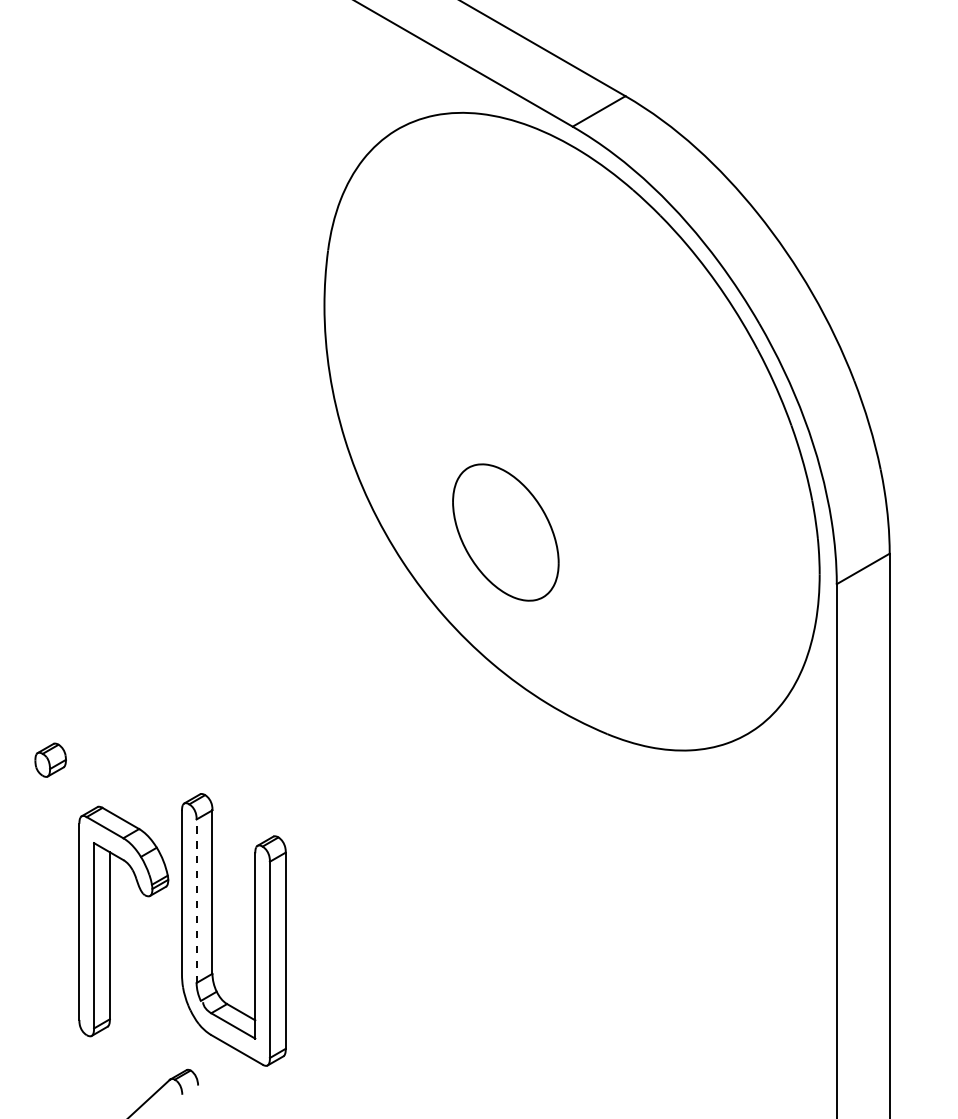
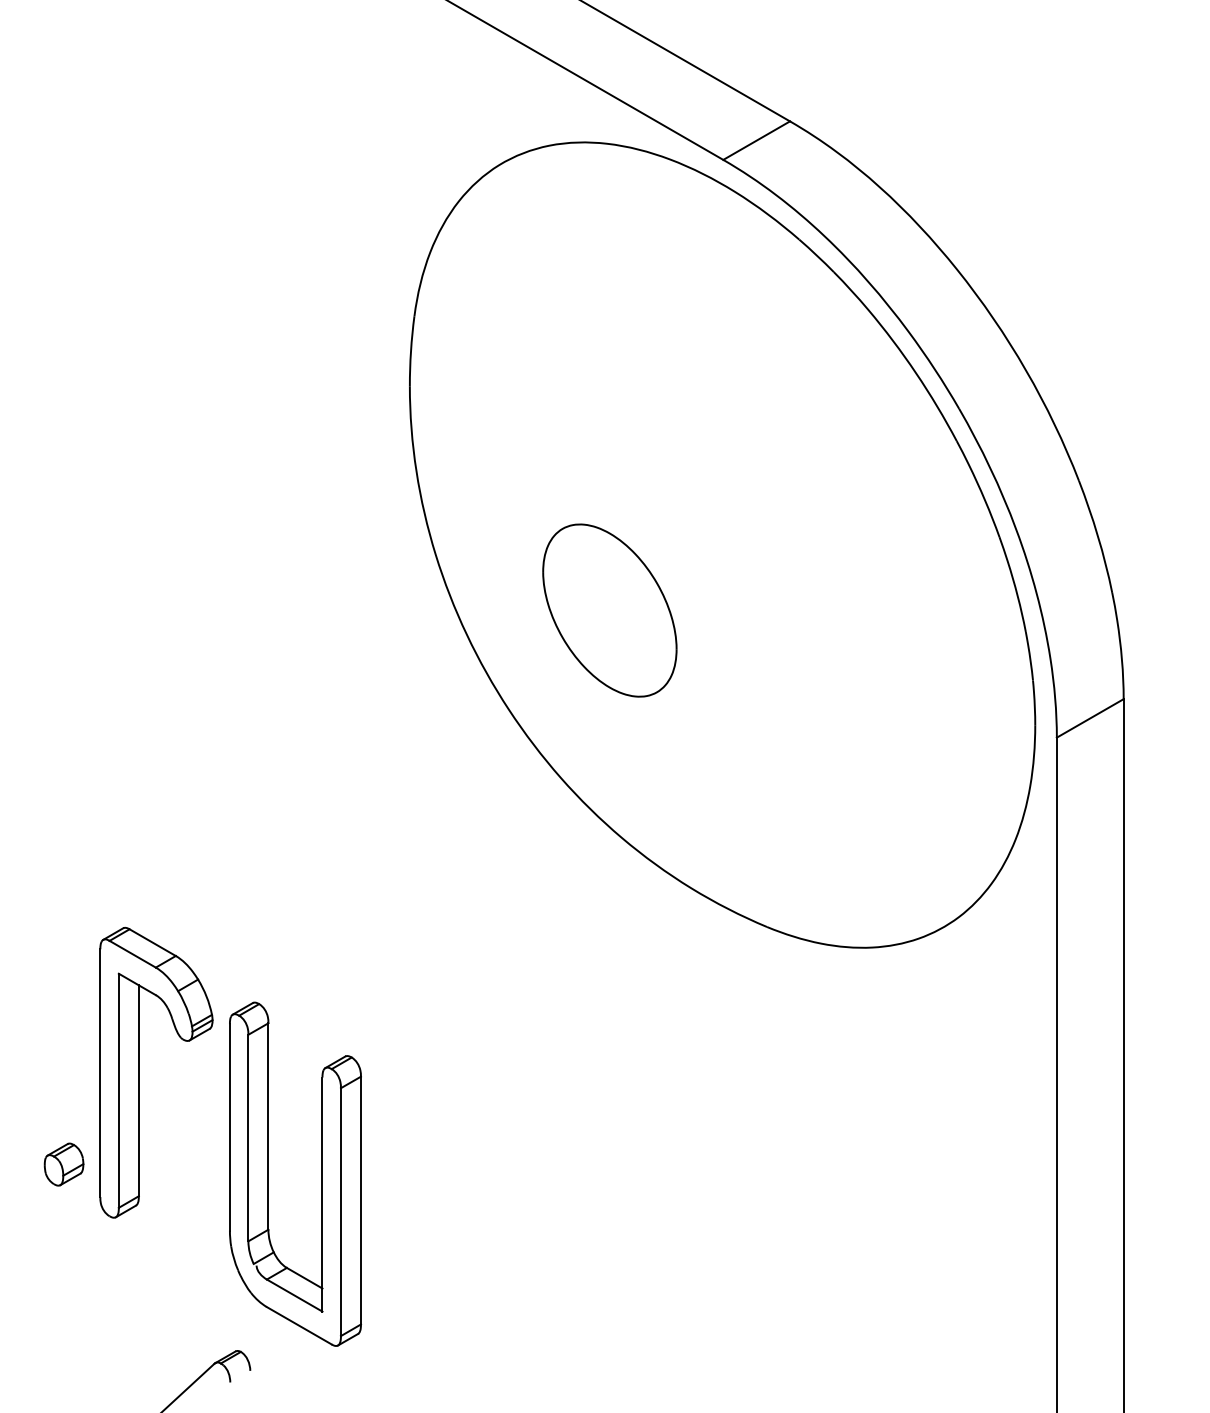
part: (505, 532) -> (609, 610), moved
part: (50, 759) -> (63, 1163), moved
line: (196, 901) -> (248, 1138), dashed -> solid
part: (110, 921) -> (139, 1072), moved

